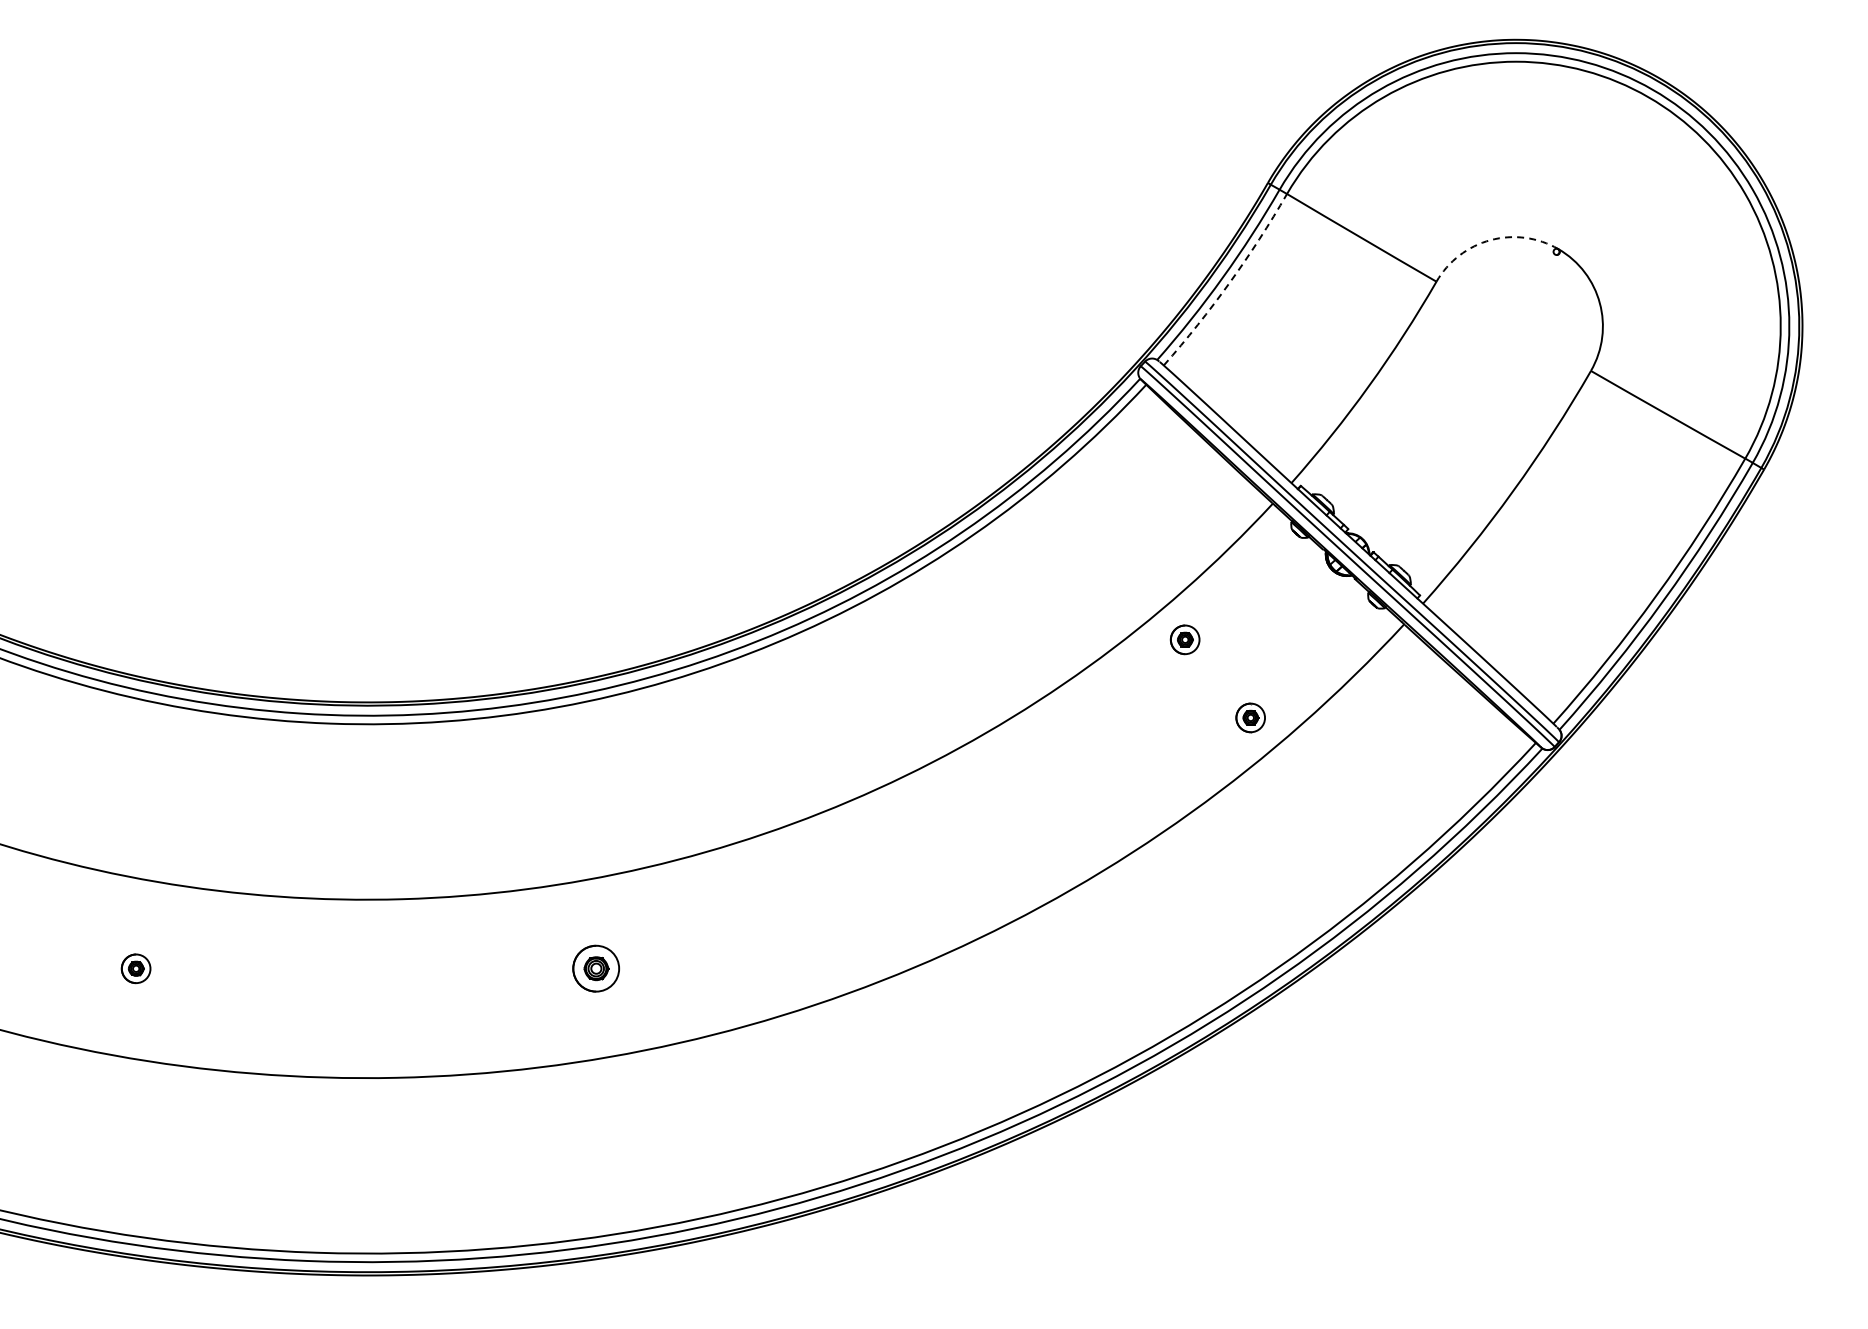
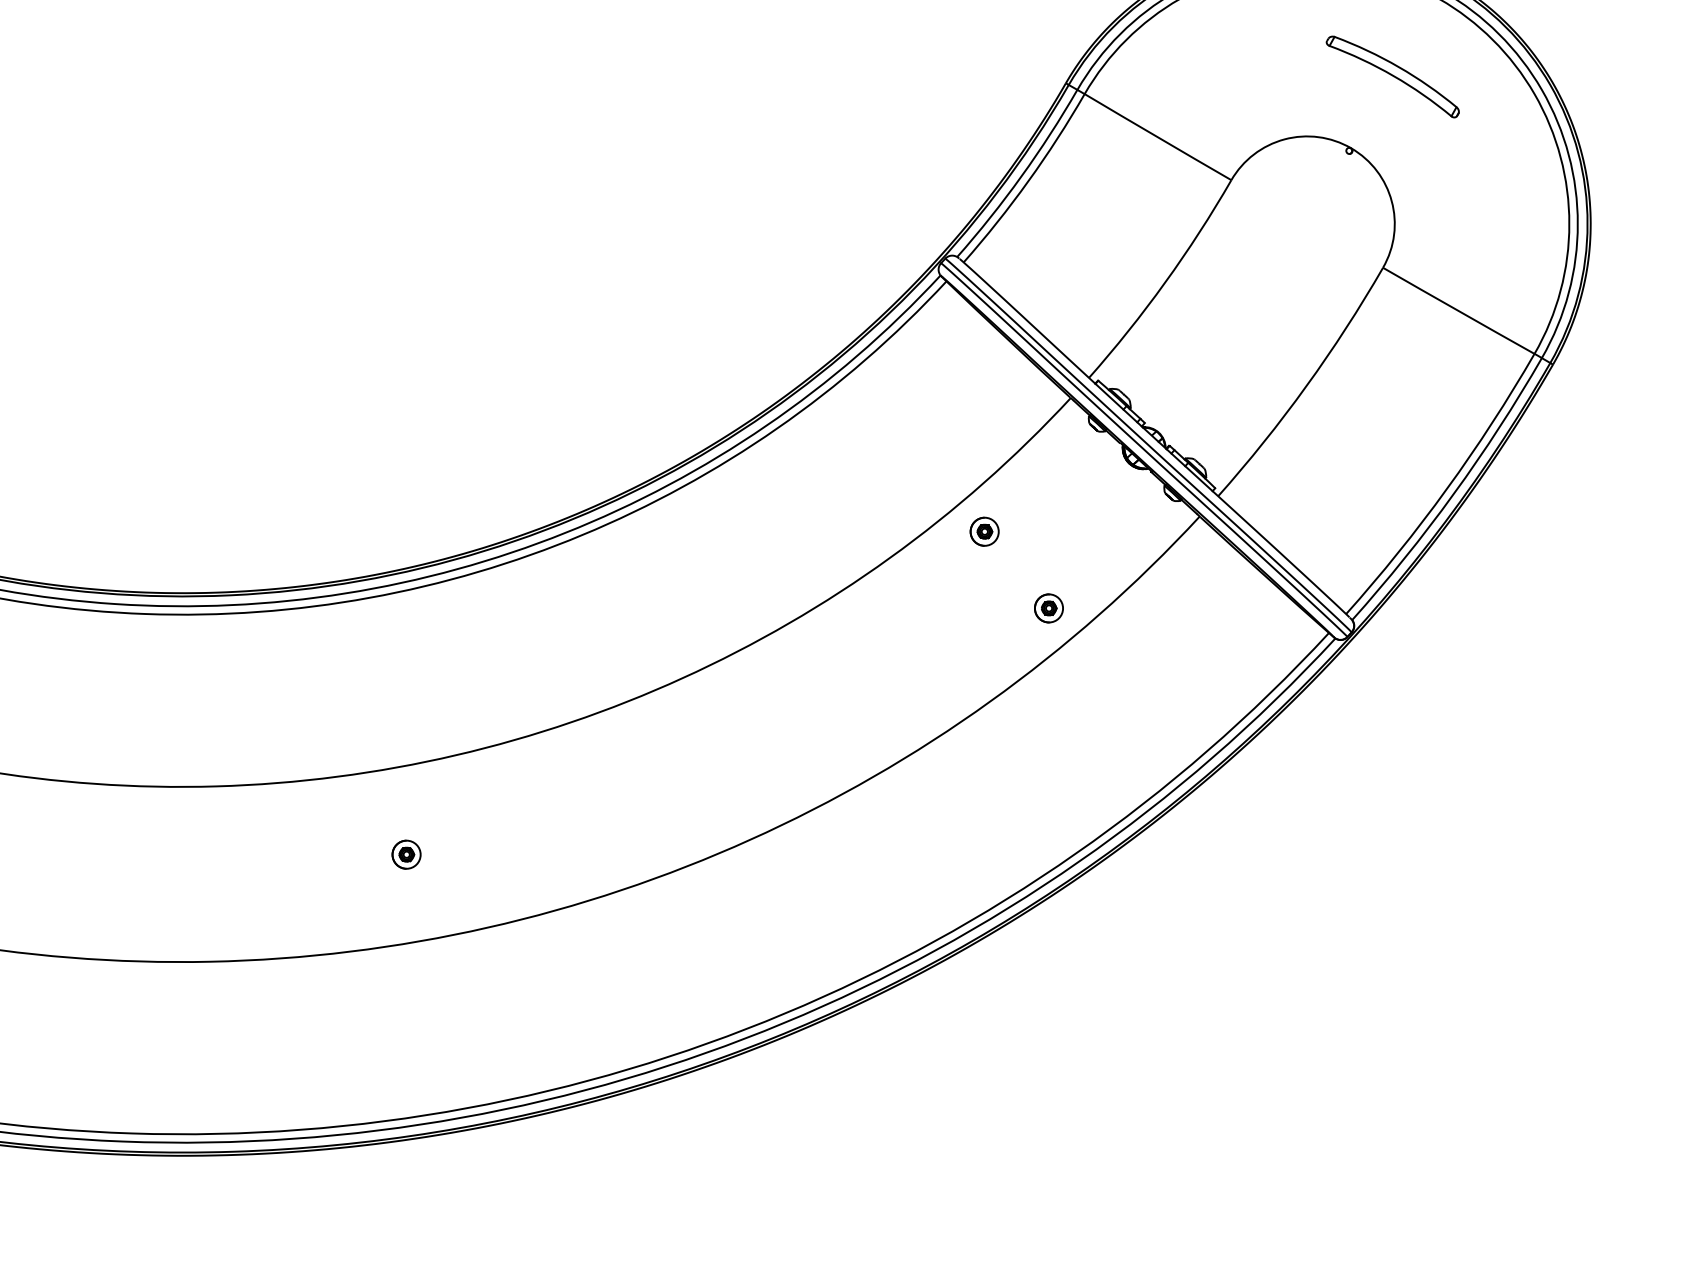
part: (1600, 176) -> (1392, 76), added
arc: (1490, 240) -> (1284, 139), dashed -> solid
arc: (1229, 282) -> (1028, 180), dashed -> solid
part: (596, 968) -> (406, 854), size x0.62

